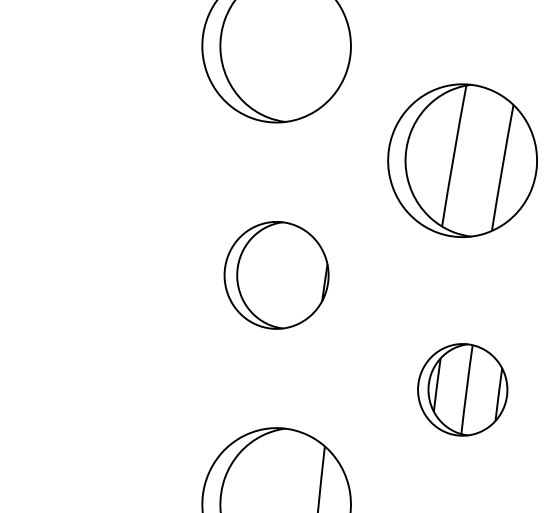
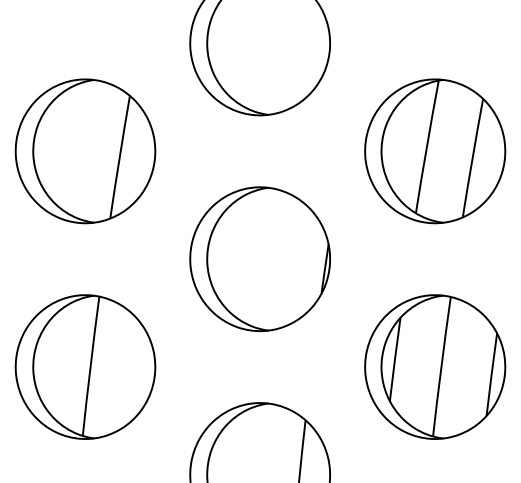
part: (91, 160) -> (85, 151), added
part: (275, 275) -> (259, 259), size x1.43
part: (91, 389) -> (85, 366), added
part: (462, 389) -> (435, 366), size x1.67

